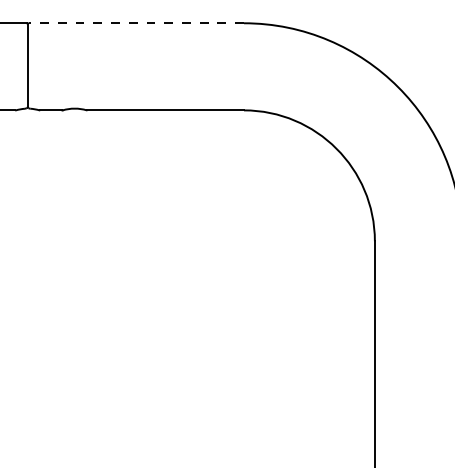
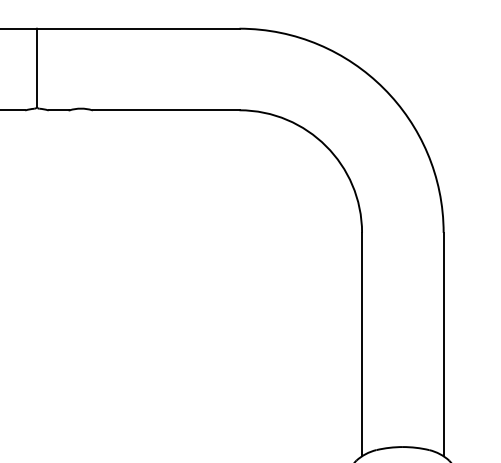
line: (136, 23) -> (138, 28), dashed -> solid

